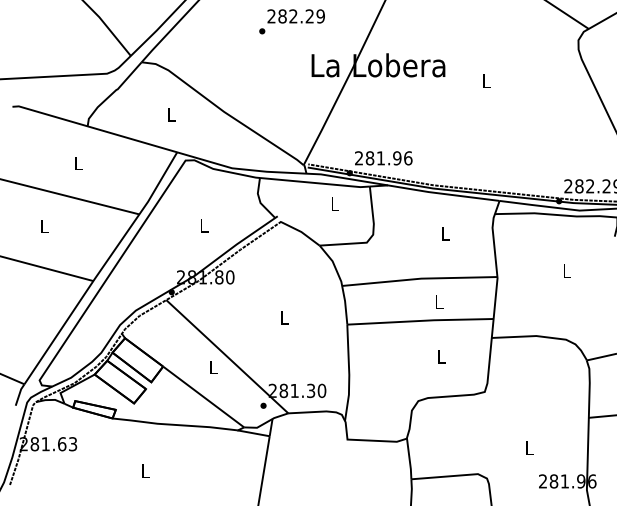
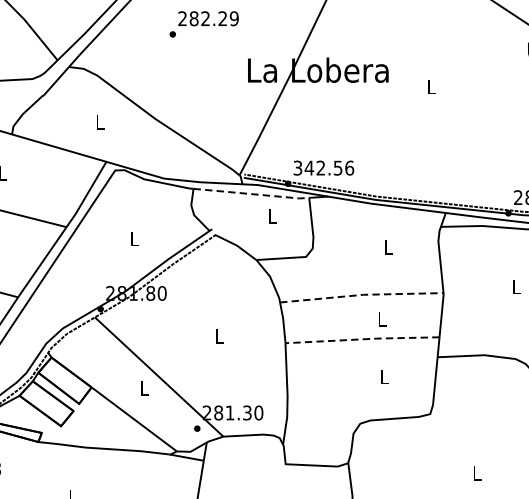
text: (291, 21) -> (203, 24), moved
text: (378, 158) -> (318, 168), 281.96 -> 342.56
line: (316, 183) -> (253, 194), solid -> dashed
line: (420, 278) -> (362, 294), solid -> dashed
line: (421, 320) -> (363, 338), solid -> dashed

